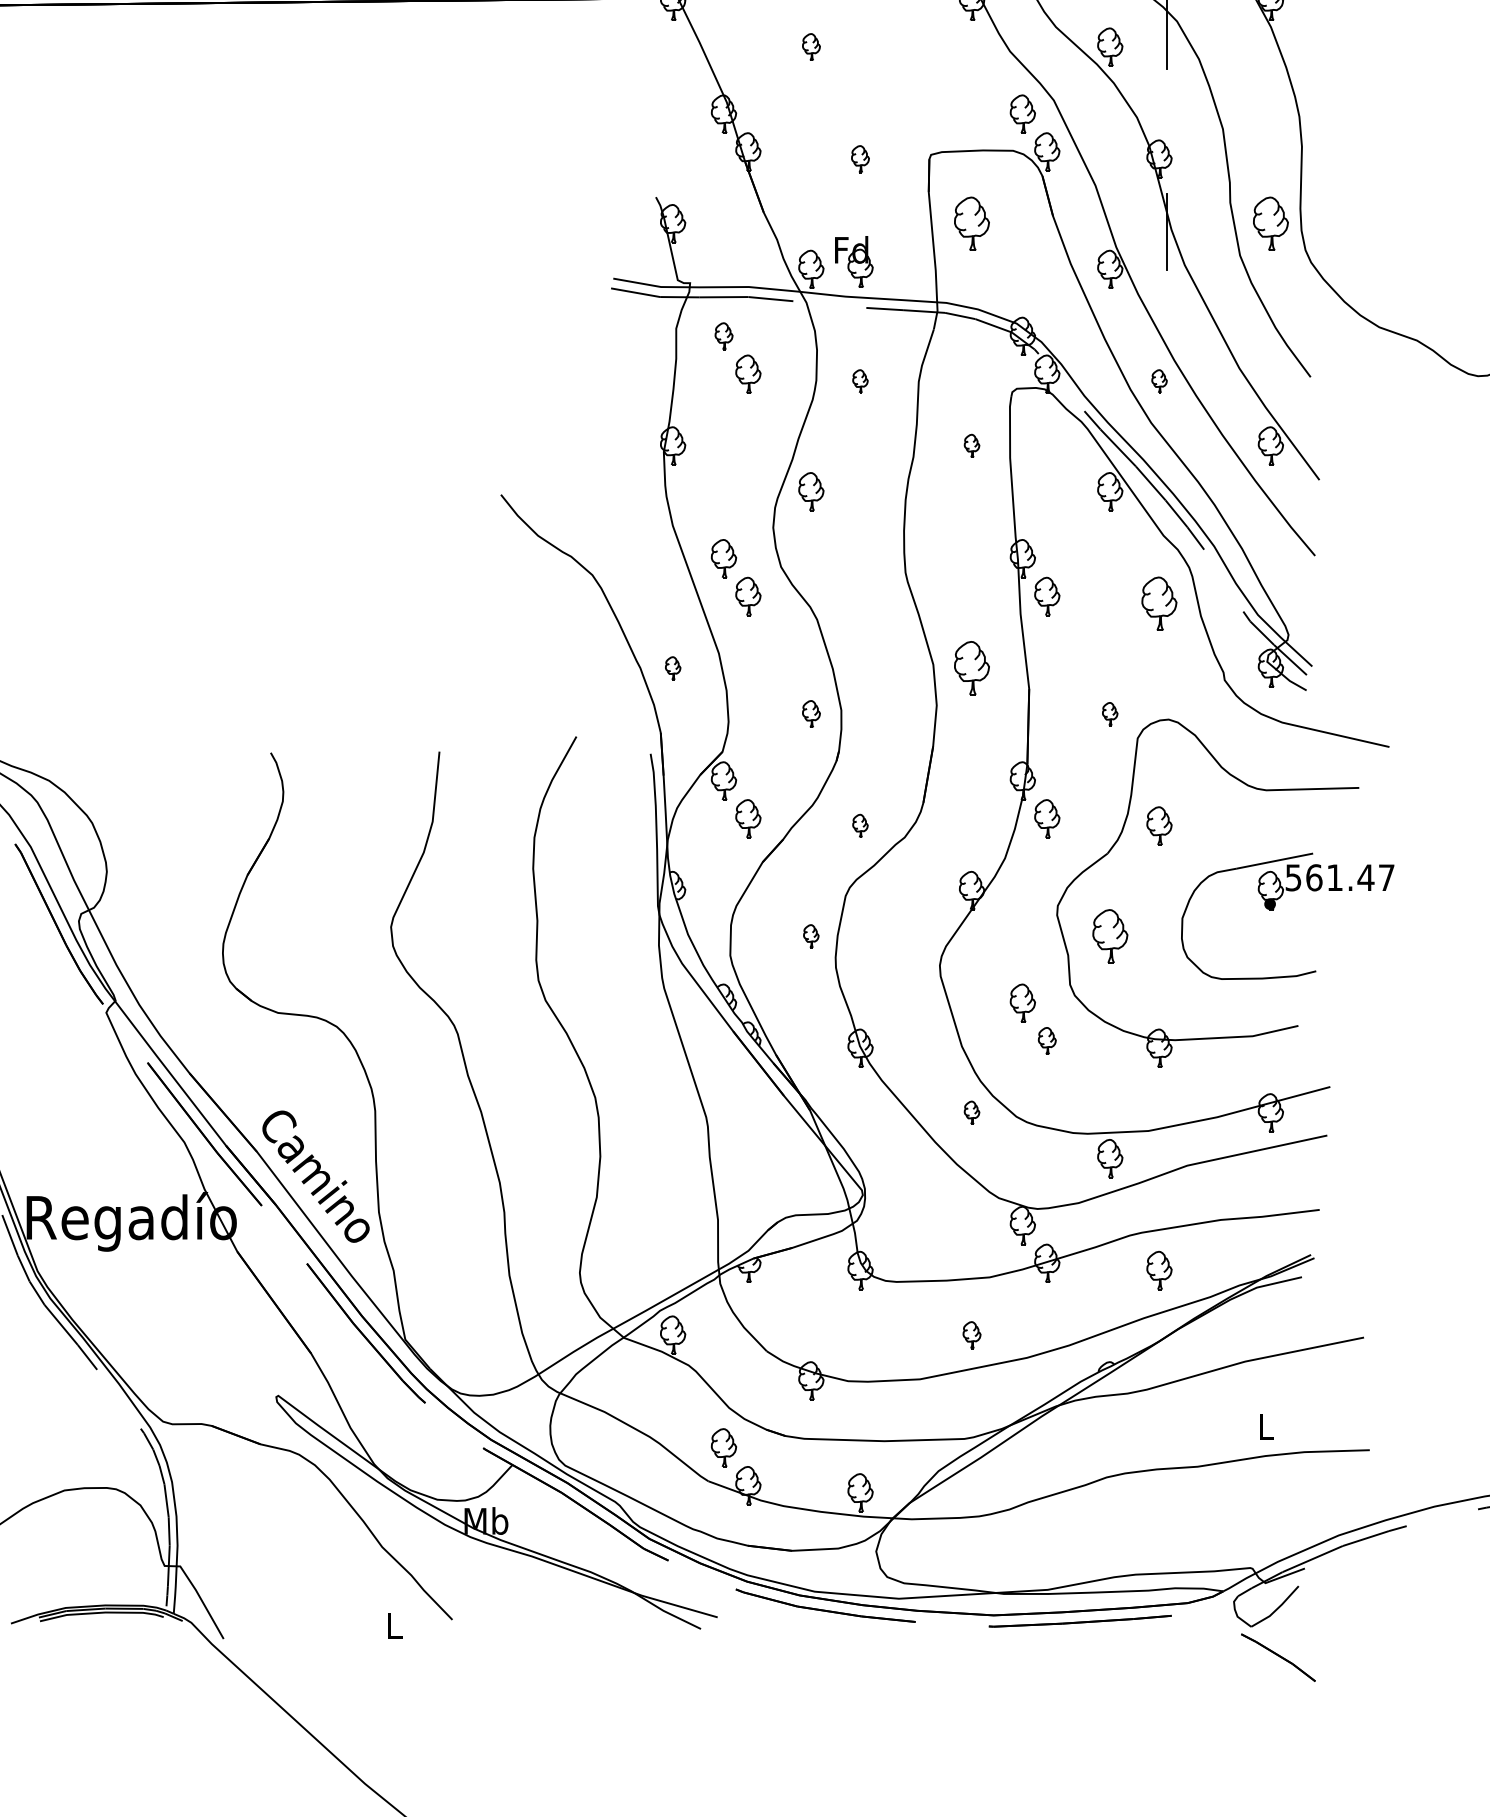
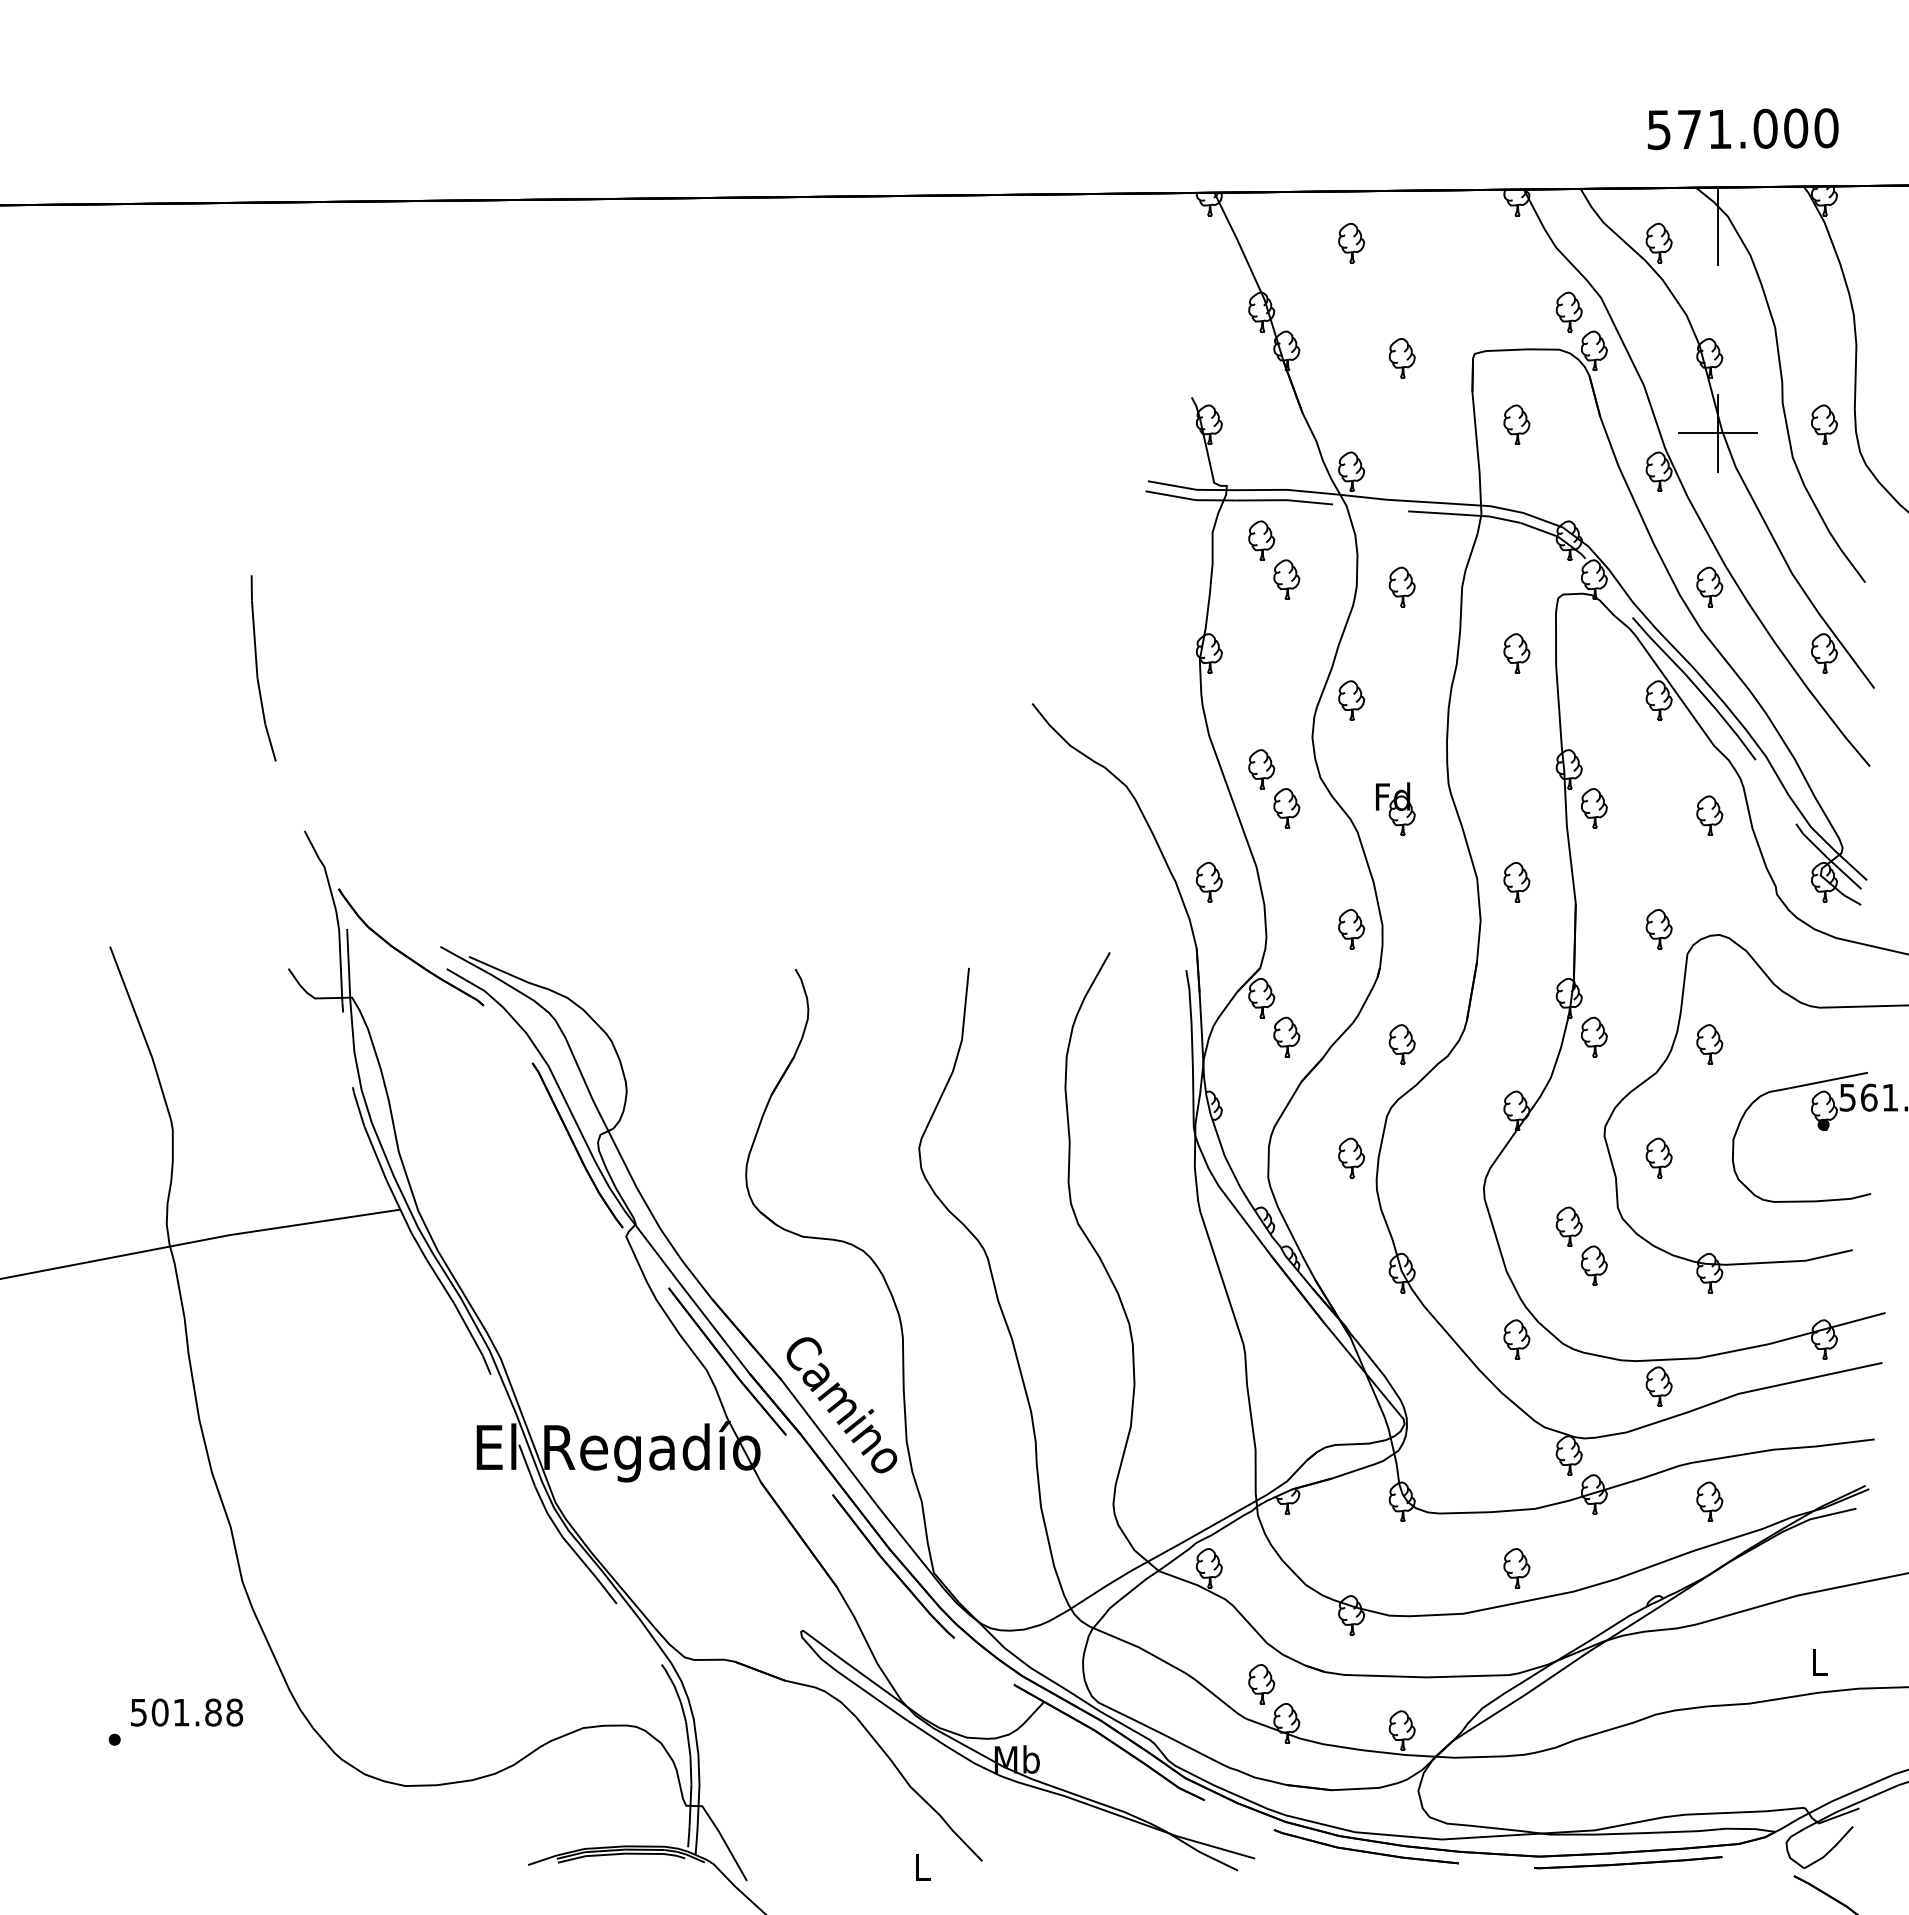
part: (811, 46) -> (1351, 242), size x1.43
part: (859, 159) -> (1401, 358), size x1.43
part: (971, 223) -> (1516, 424), size x0.71
part: (1270, 223) -> (1824, 424), size x0.71
line: (1166, 232) -> (1717, 433), added
part: (854, 261) -> (1395, 808), moved
part: (723, 336) -> (1261, 540), size x1.43
part: (859, 380) -> (1401, 586), size x1.67
part: (1159, 380) -> (1709, 586), size x1.67
part: (971, 446) -> (1516, 653), size x1.67
part: (1159, 603) -> (1709, 815), size x0.71
part: (673, 668) -> (1209, 882), size x1.67
part: (971, 668) -> (1516, 882), size x0.71
part: (811, 714) -> (1351, 929), size x1.43
part: (1109, 714) -> (1658, 929), size x1.67
part: (859, 826) -> (1401, 1044), size x1.67
part: (811, 935) -> (1351, 1157), size x1.67
part: (1109, 935) -> (1658, 1157), size x0.71
part: (1047, 1040) -> (1594, 1265), size x1.43
part: (971, 1112) -> (1516, 1339), size x1.67
part: (971, 1335) -> (1516, 1568), size x1.43

